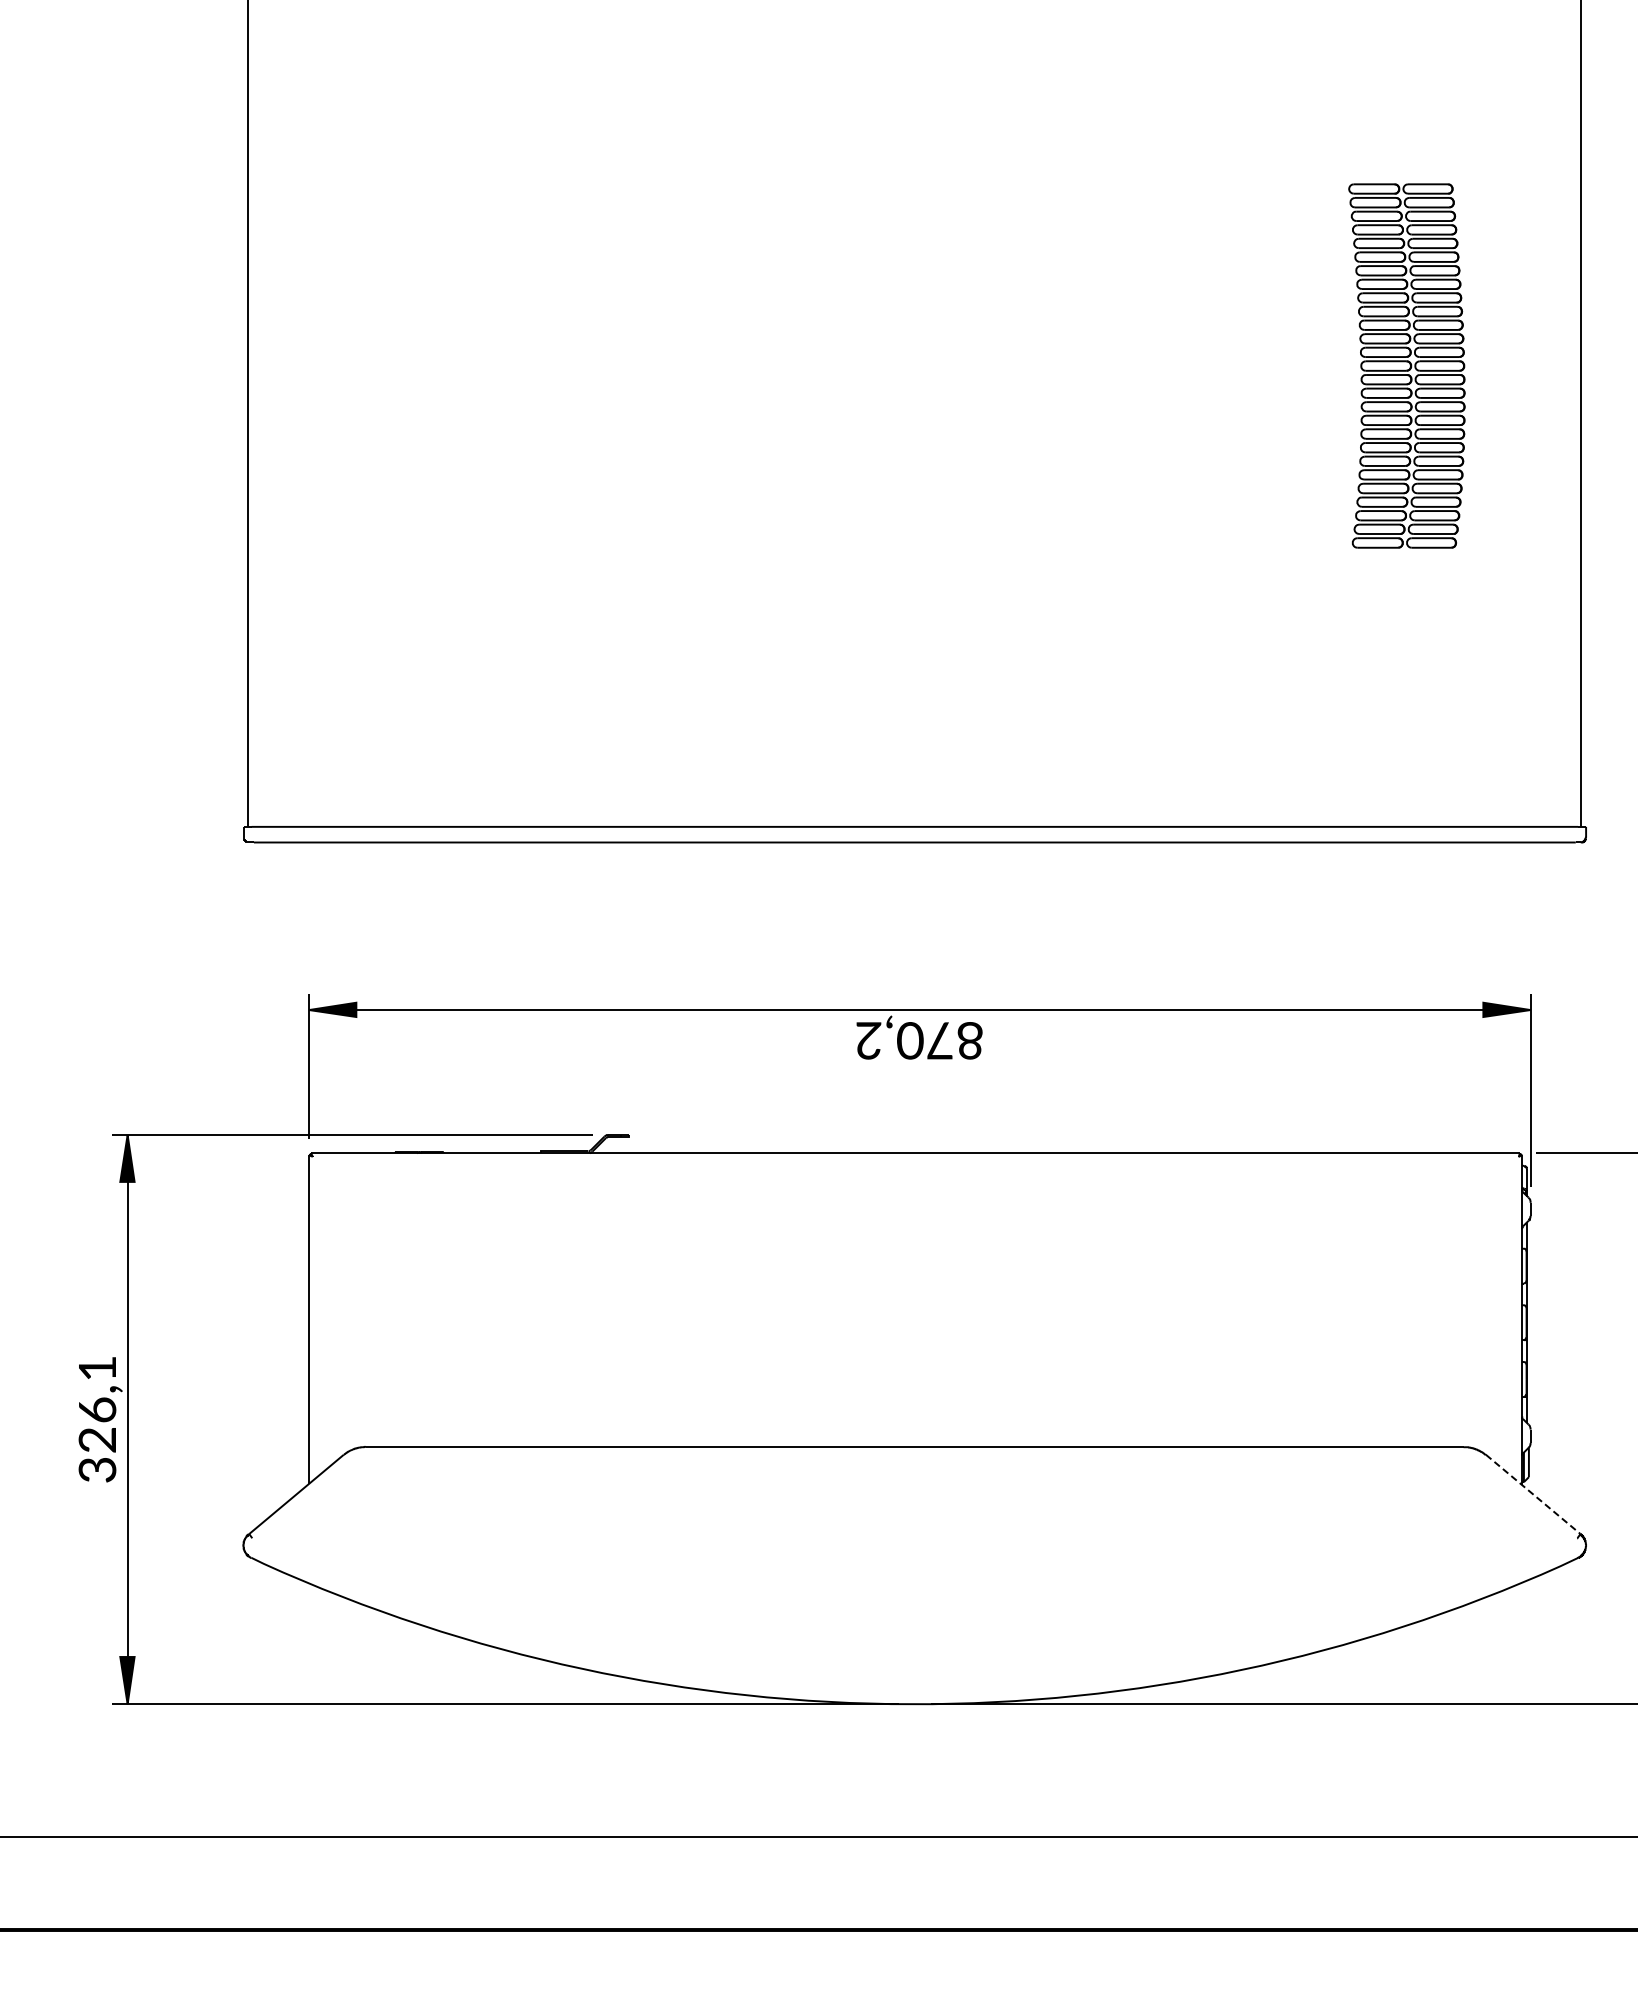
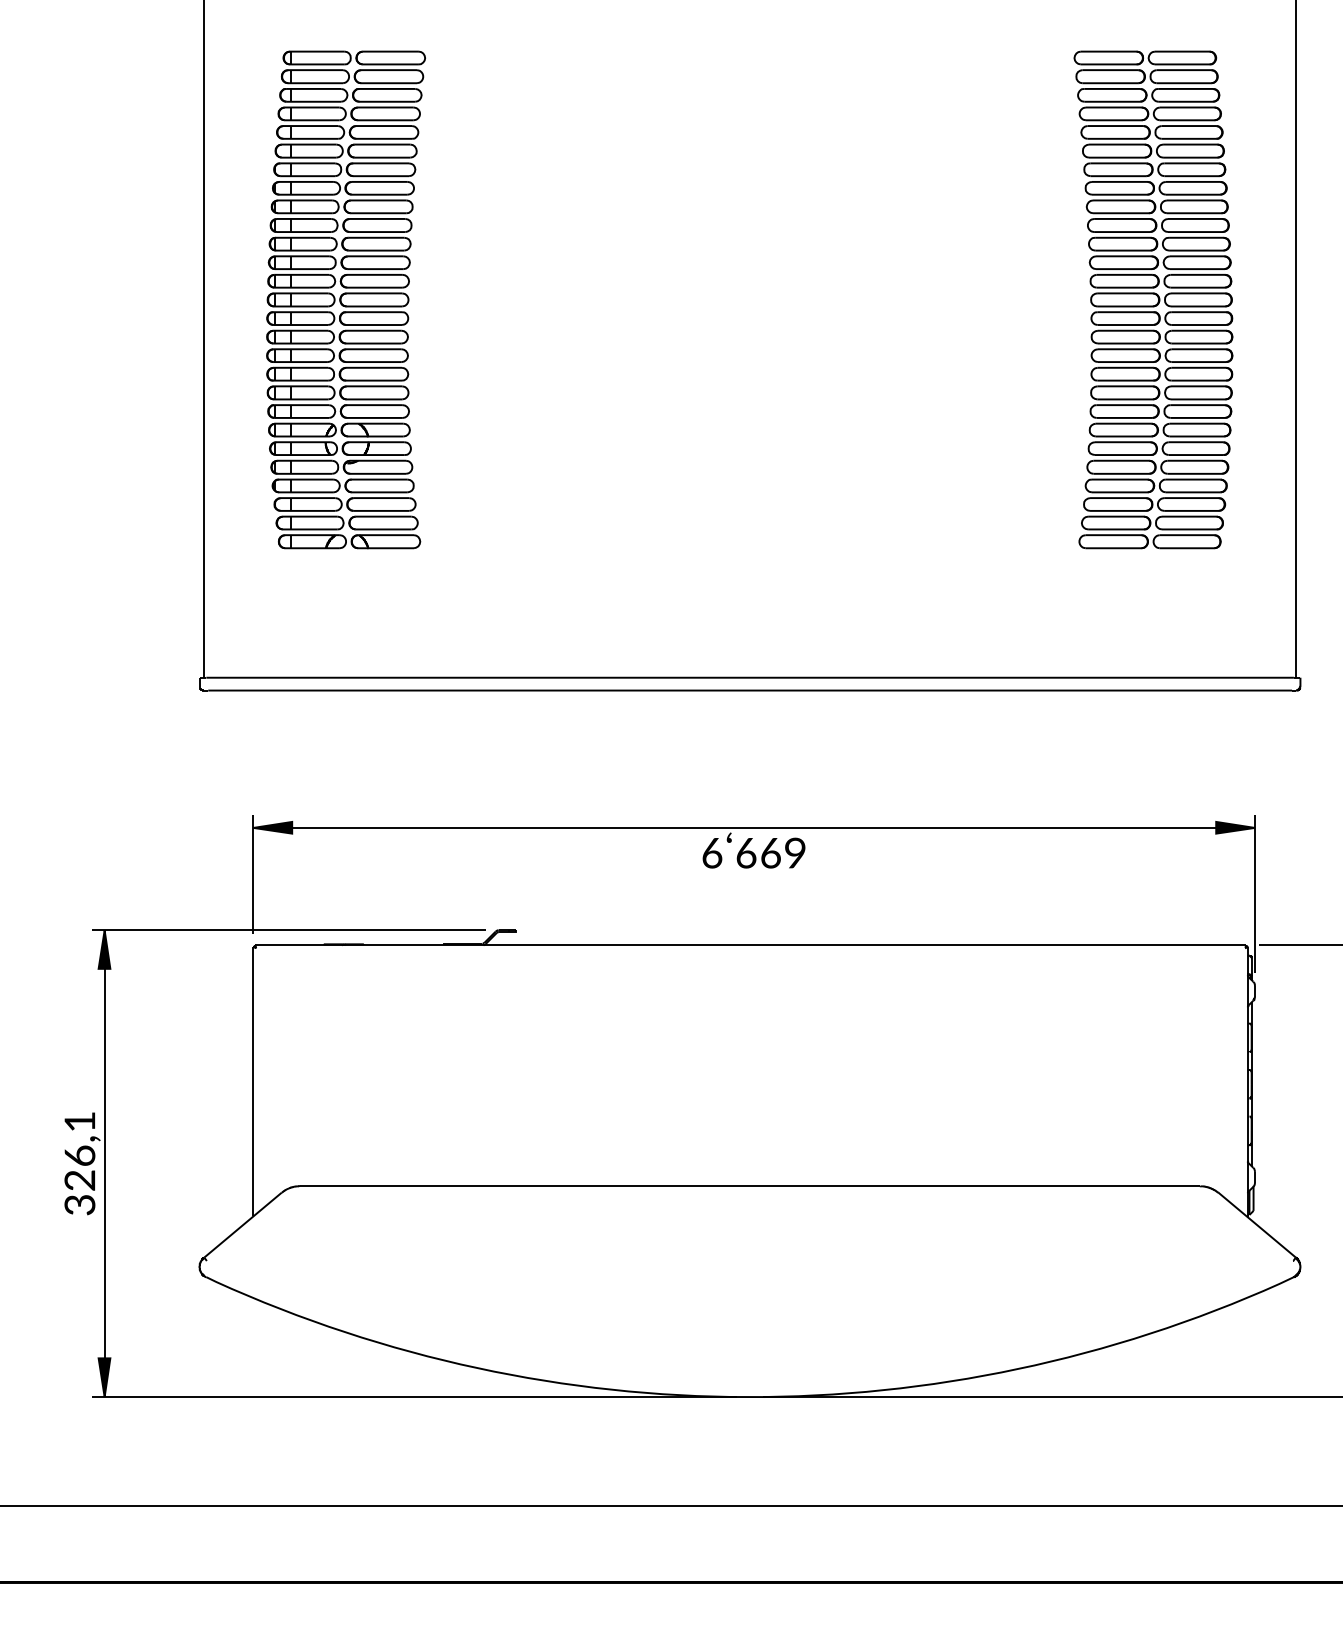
part: (421, 365) -> (345, 299), added
part: (1406, 365) -> (1153, 299), size x1.67
text: (919, 1040) -> (753, 852), 870,2 -> 699,9
line: (1533, 1494) -> (1257, 1225), dashed -> solid

